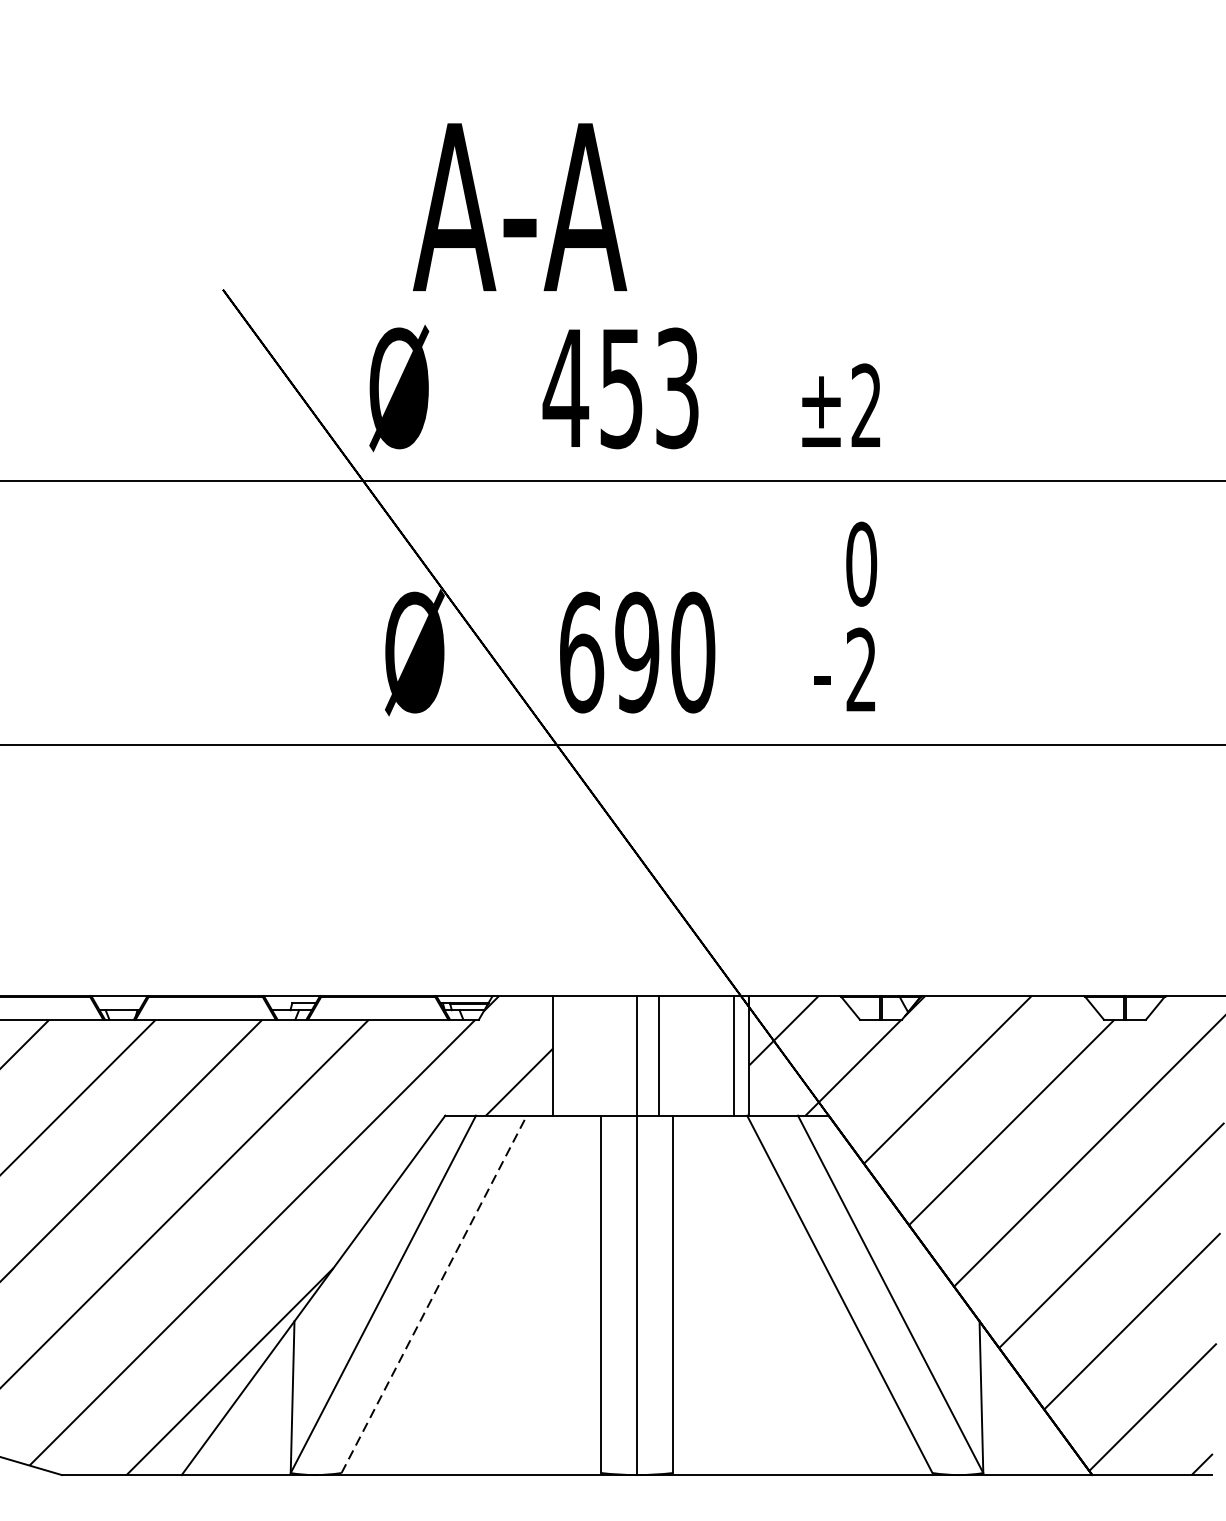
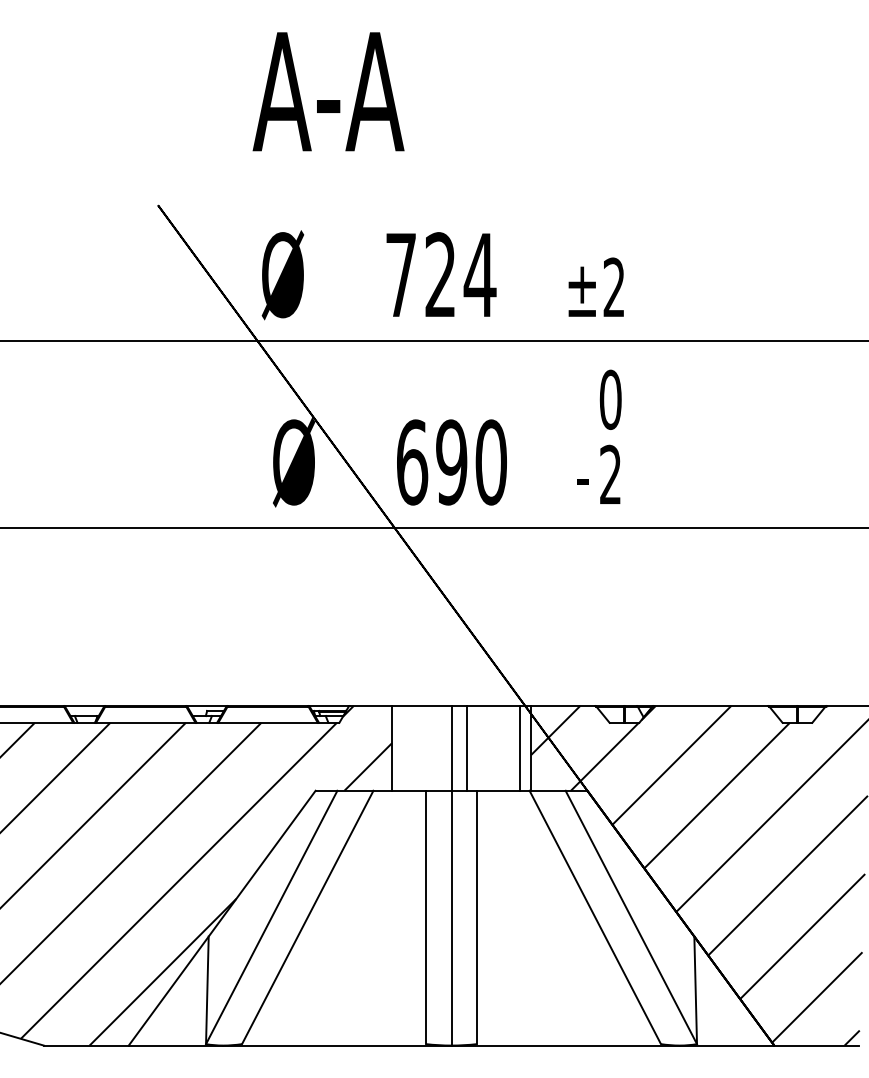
text: (519, 206) -> (328, 91), moved
text: (621, 388) -> (440, 275), 453 -> 724
line: (433, 1294) -> (307, 917), dashed -> solid

